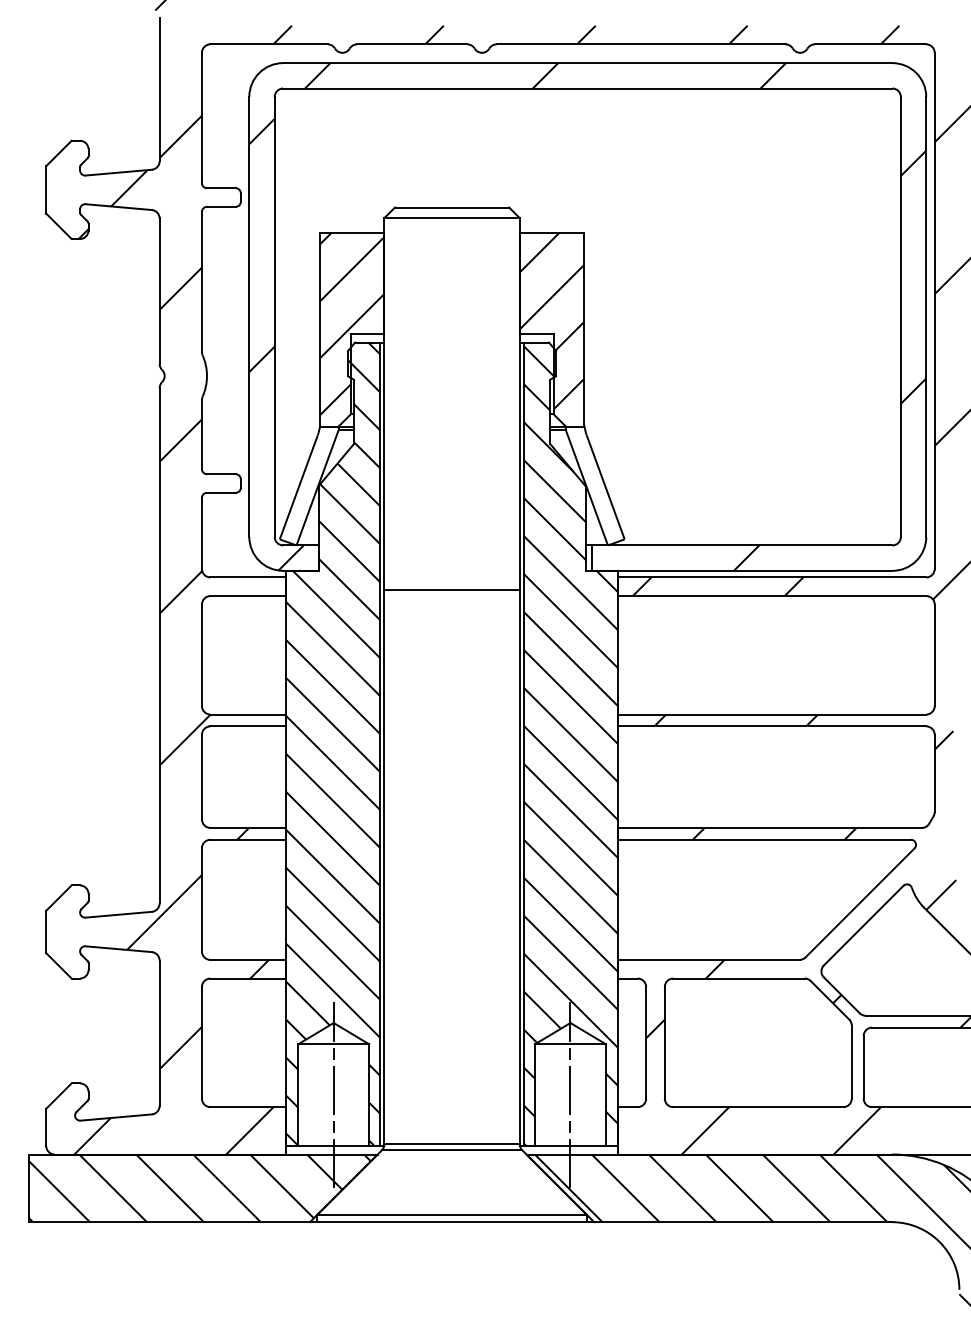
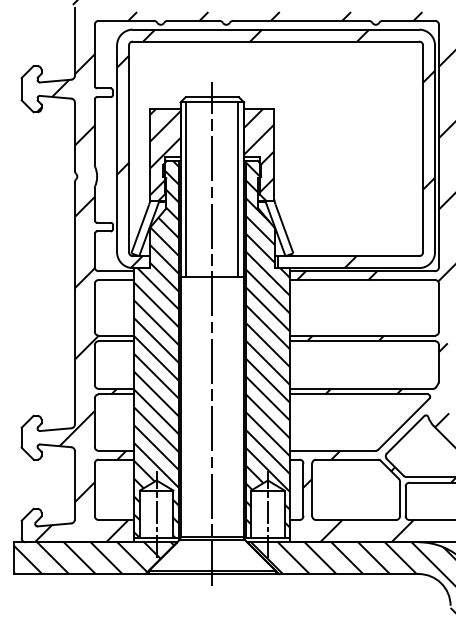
line: (397, 403) -> (186, 189), added
line: (507, 403) -> (238, 189), added
line: (452, 712) -> (212, 334), added

